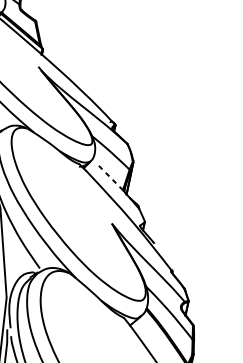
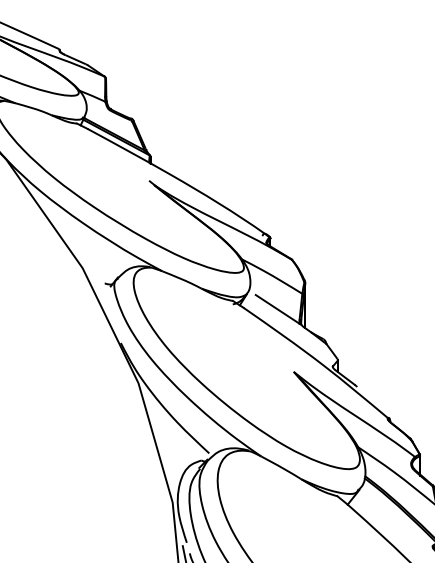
line: (109, 177) -> (277, 309), dashed -> solid

